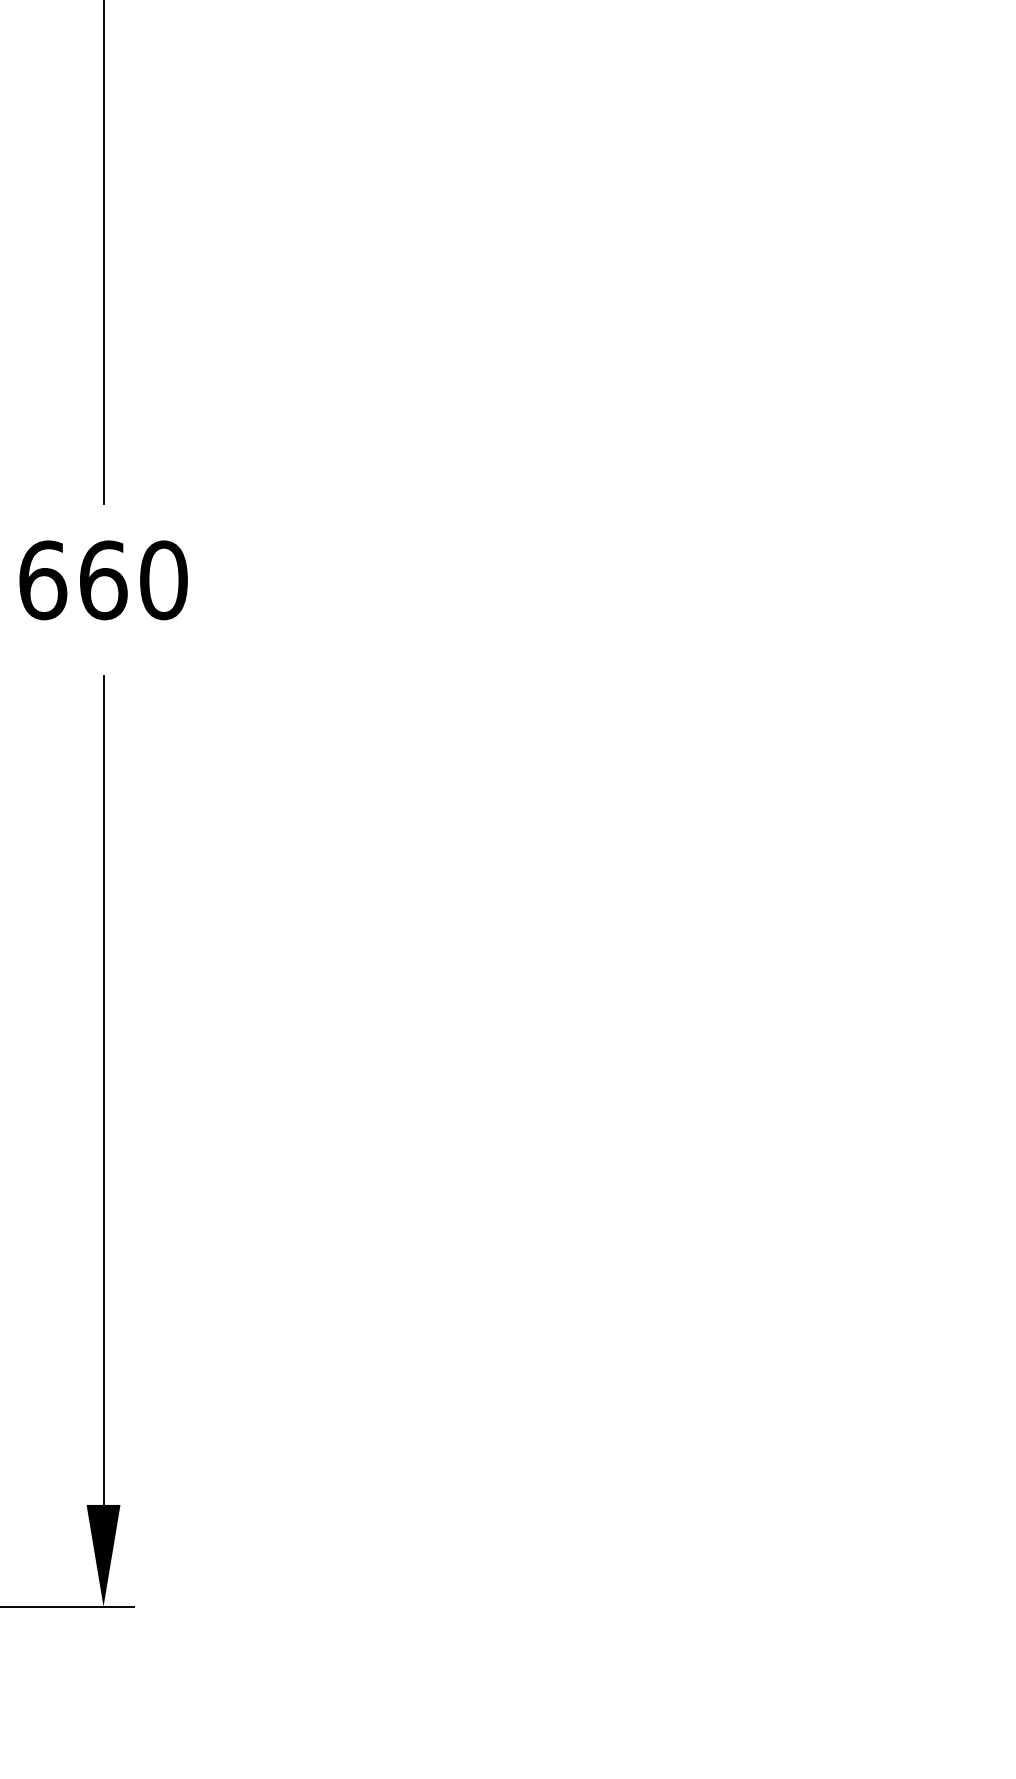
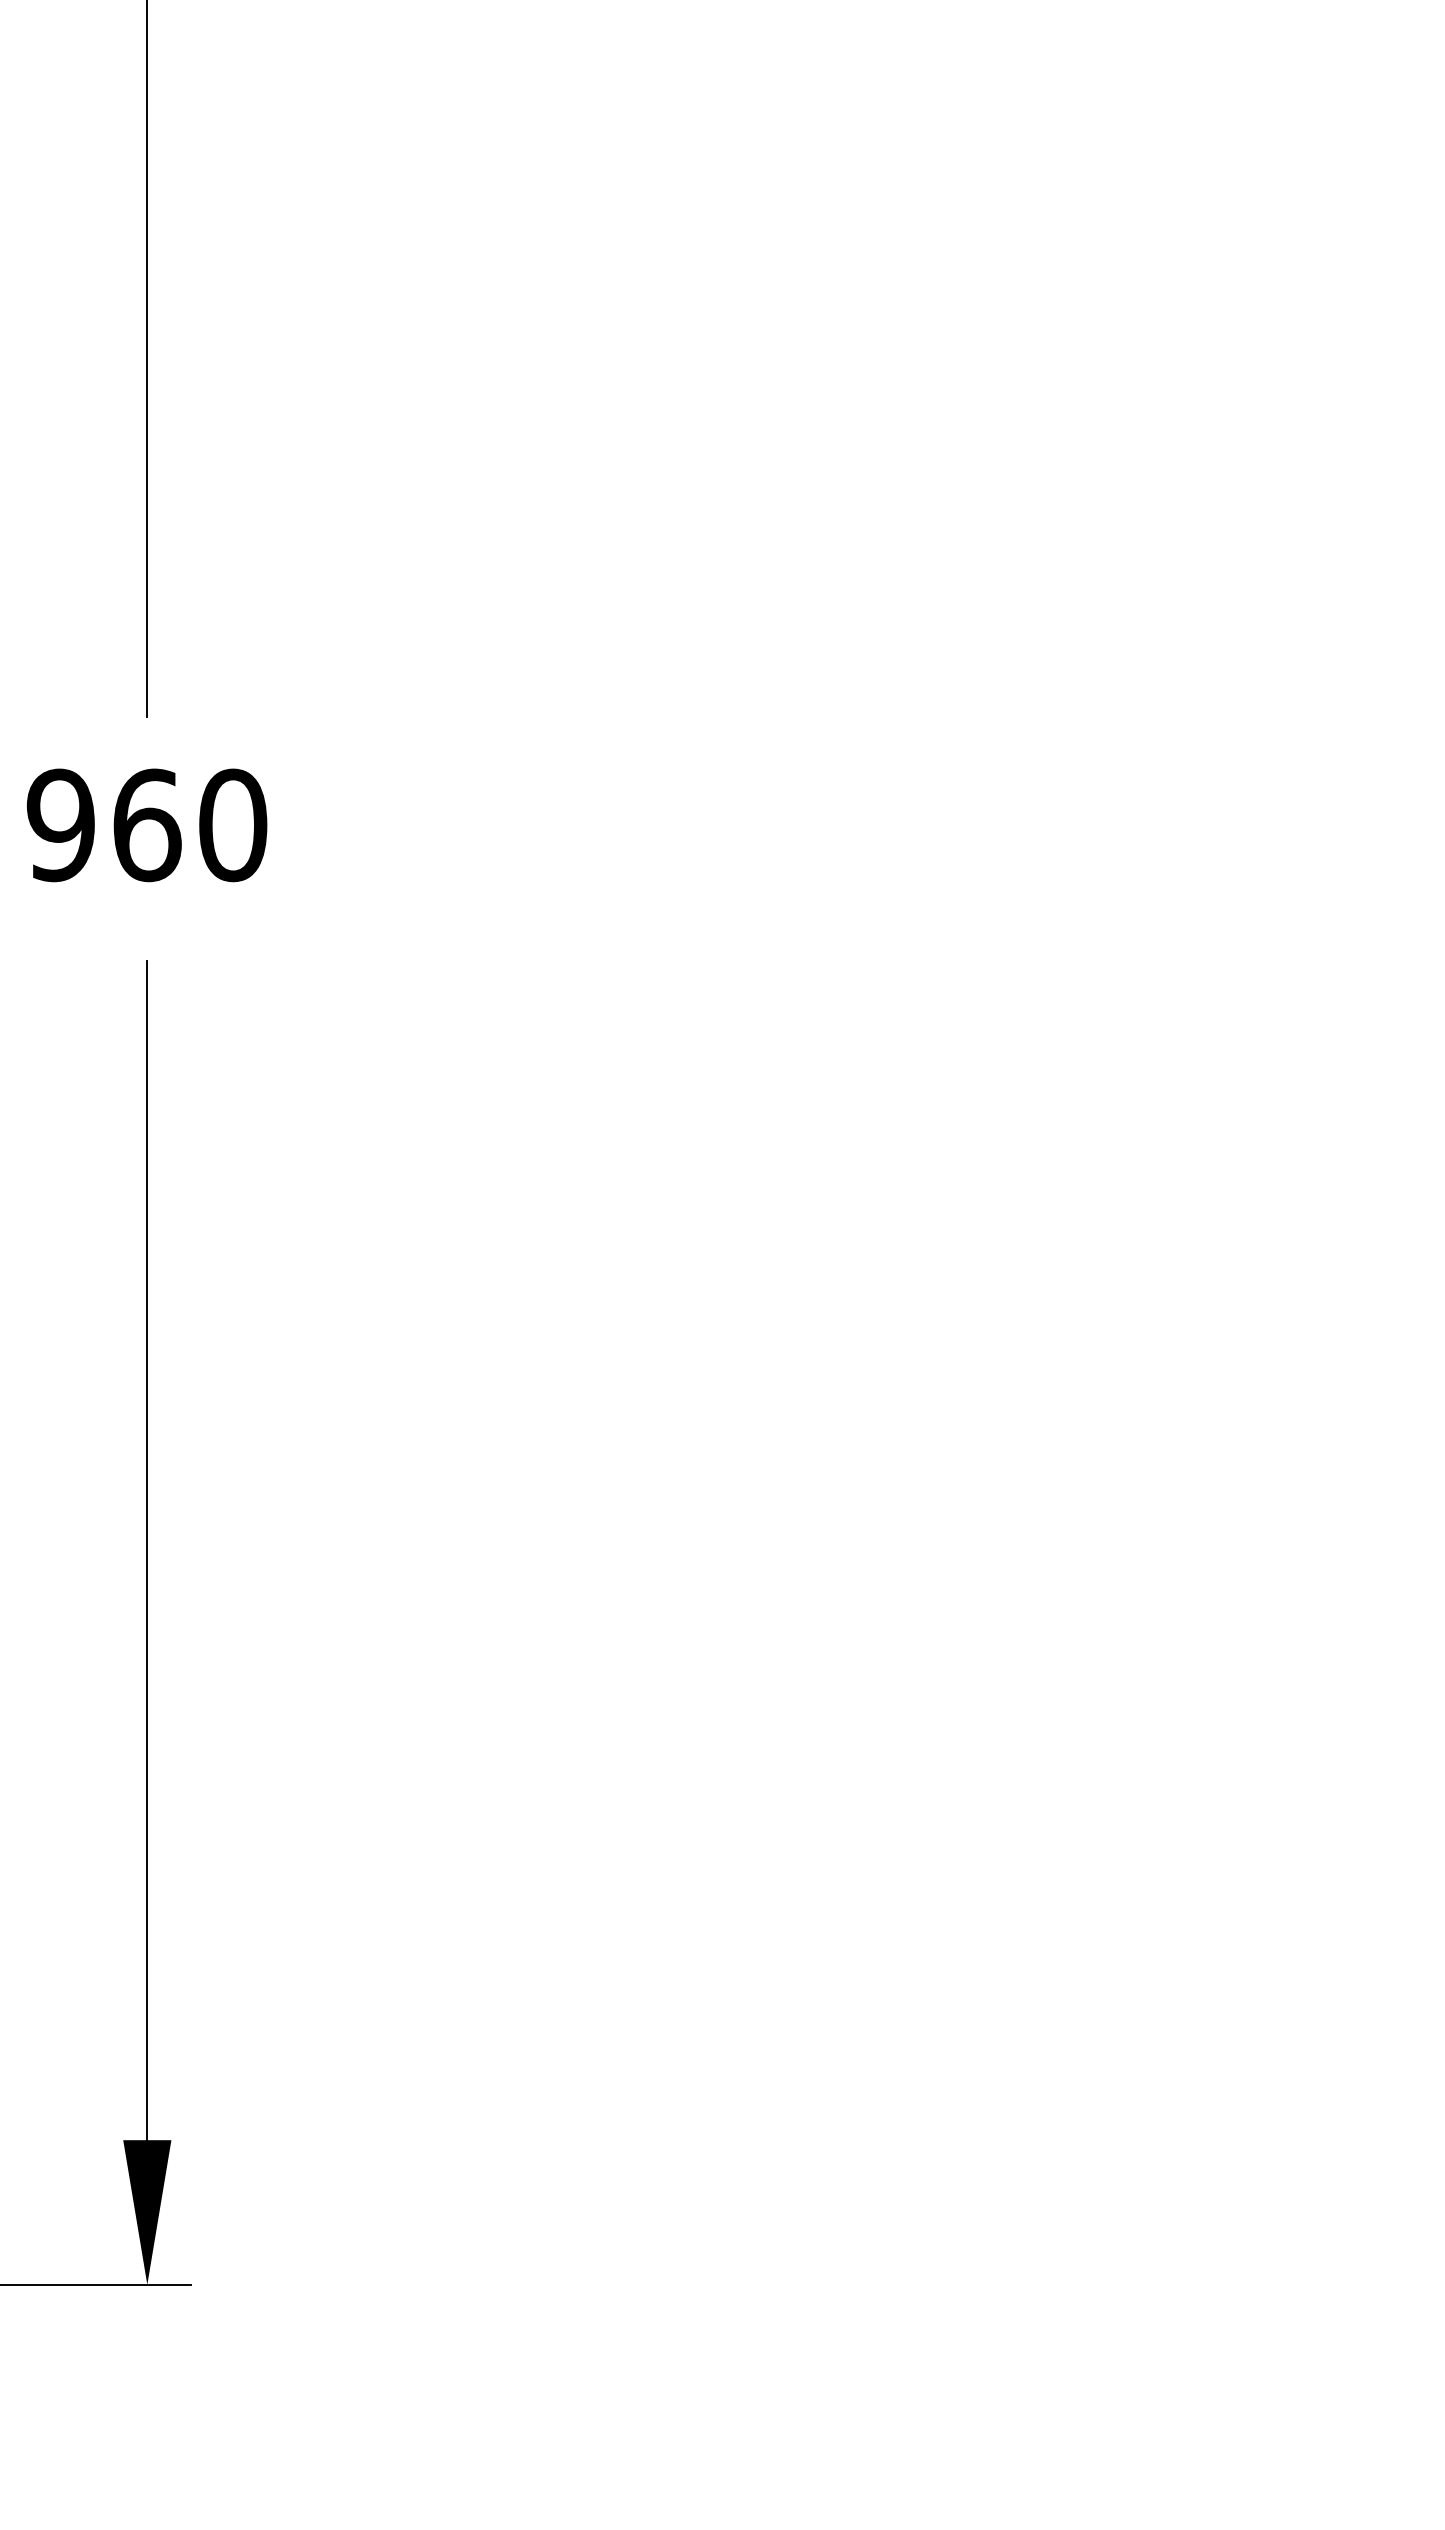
text: (42, 580) -> (60, 825), 660 -> 960

